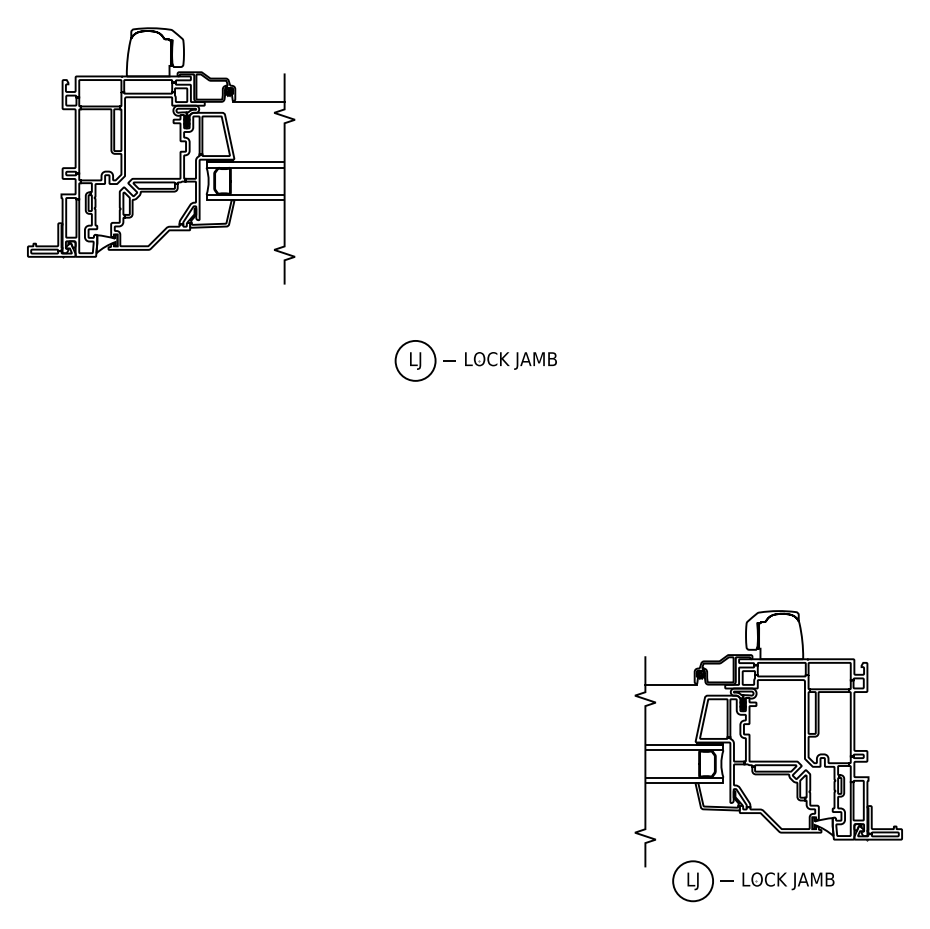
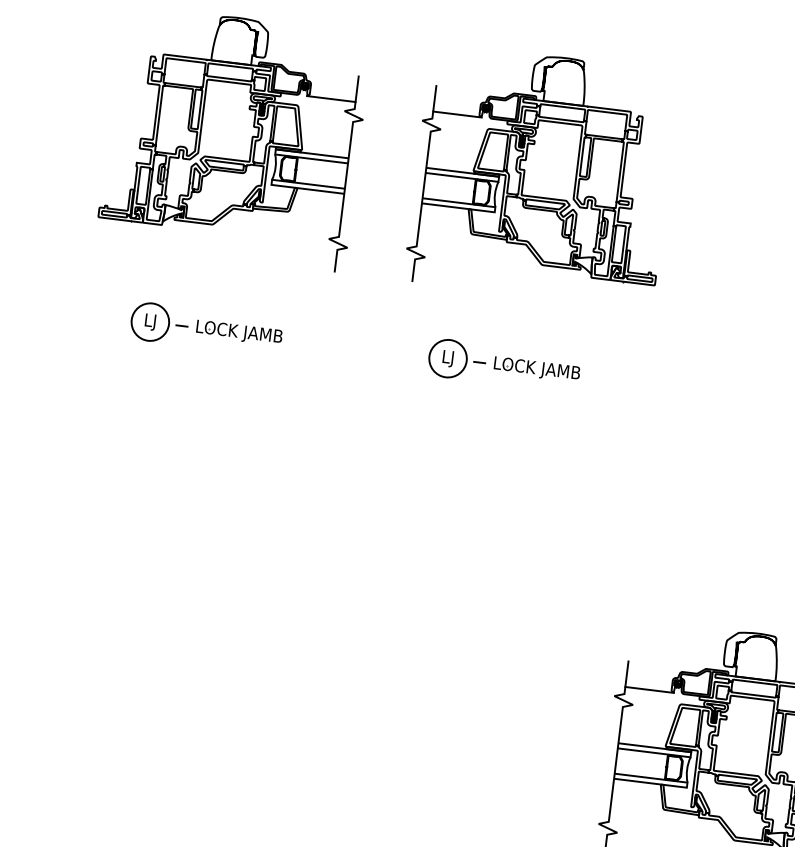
part: (491, 155) -> (542, 175), added
part: (156, 360) -> (206, 328), added

